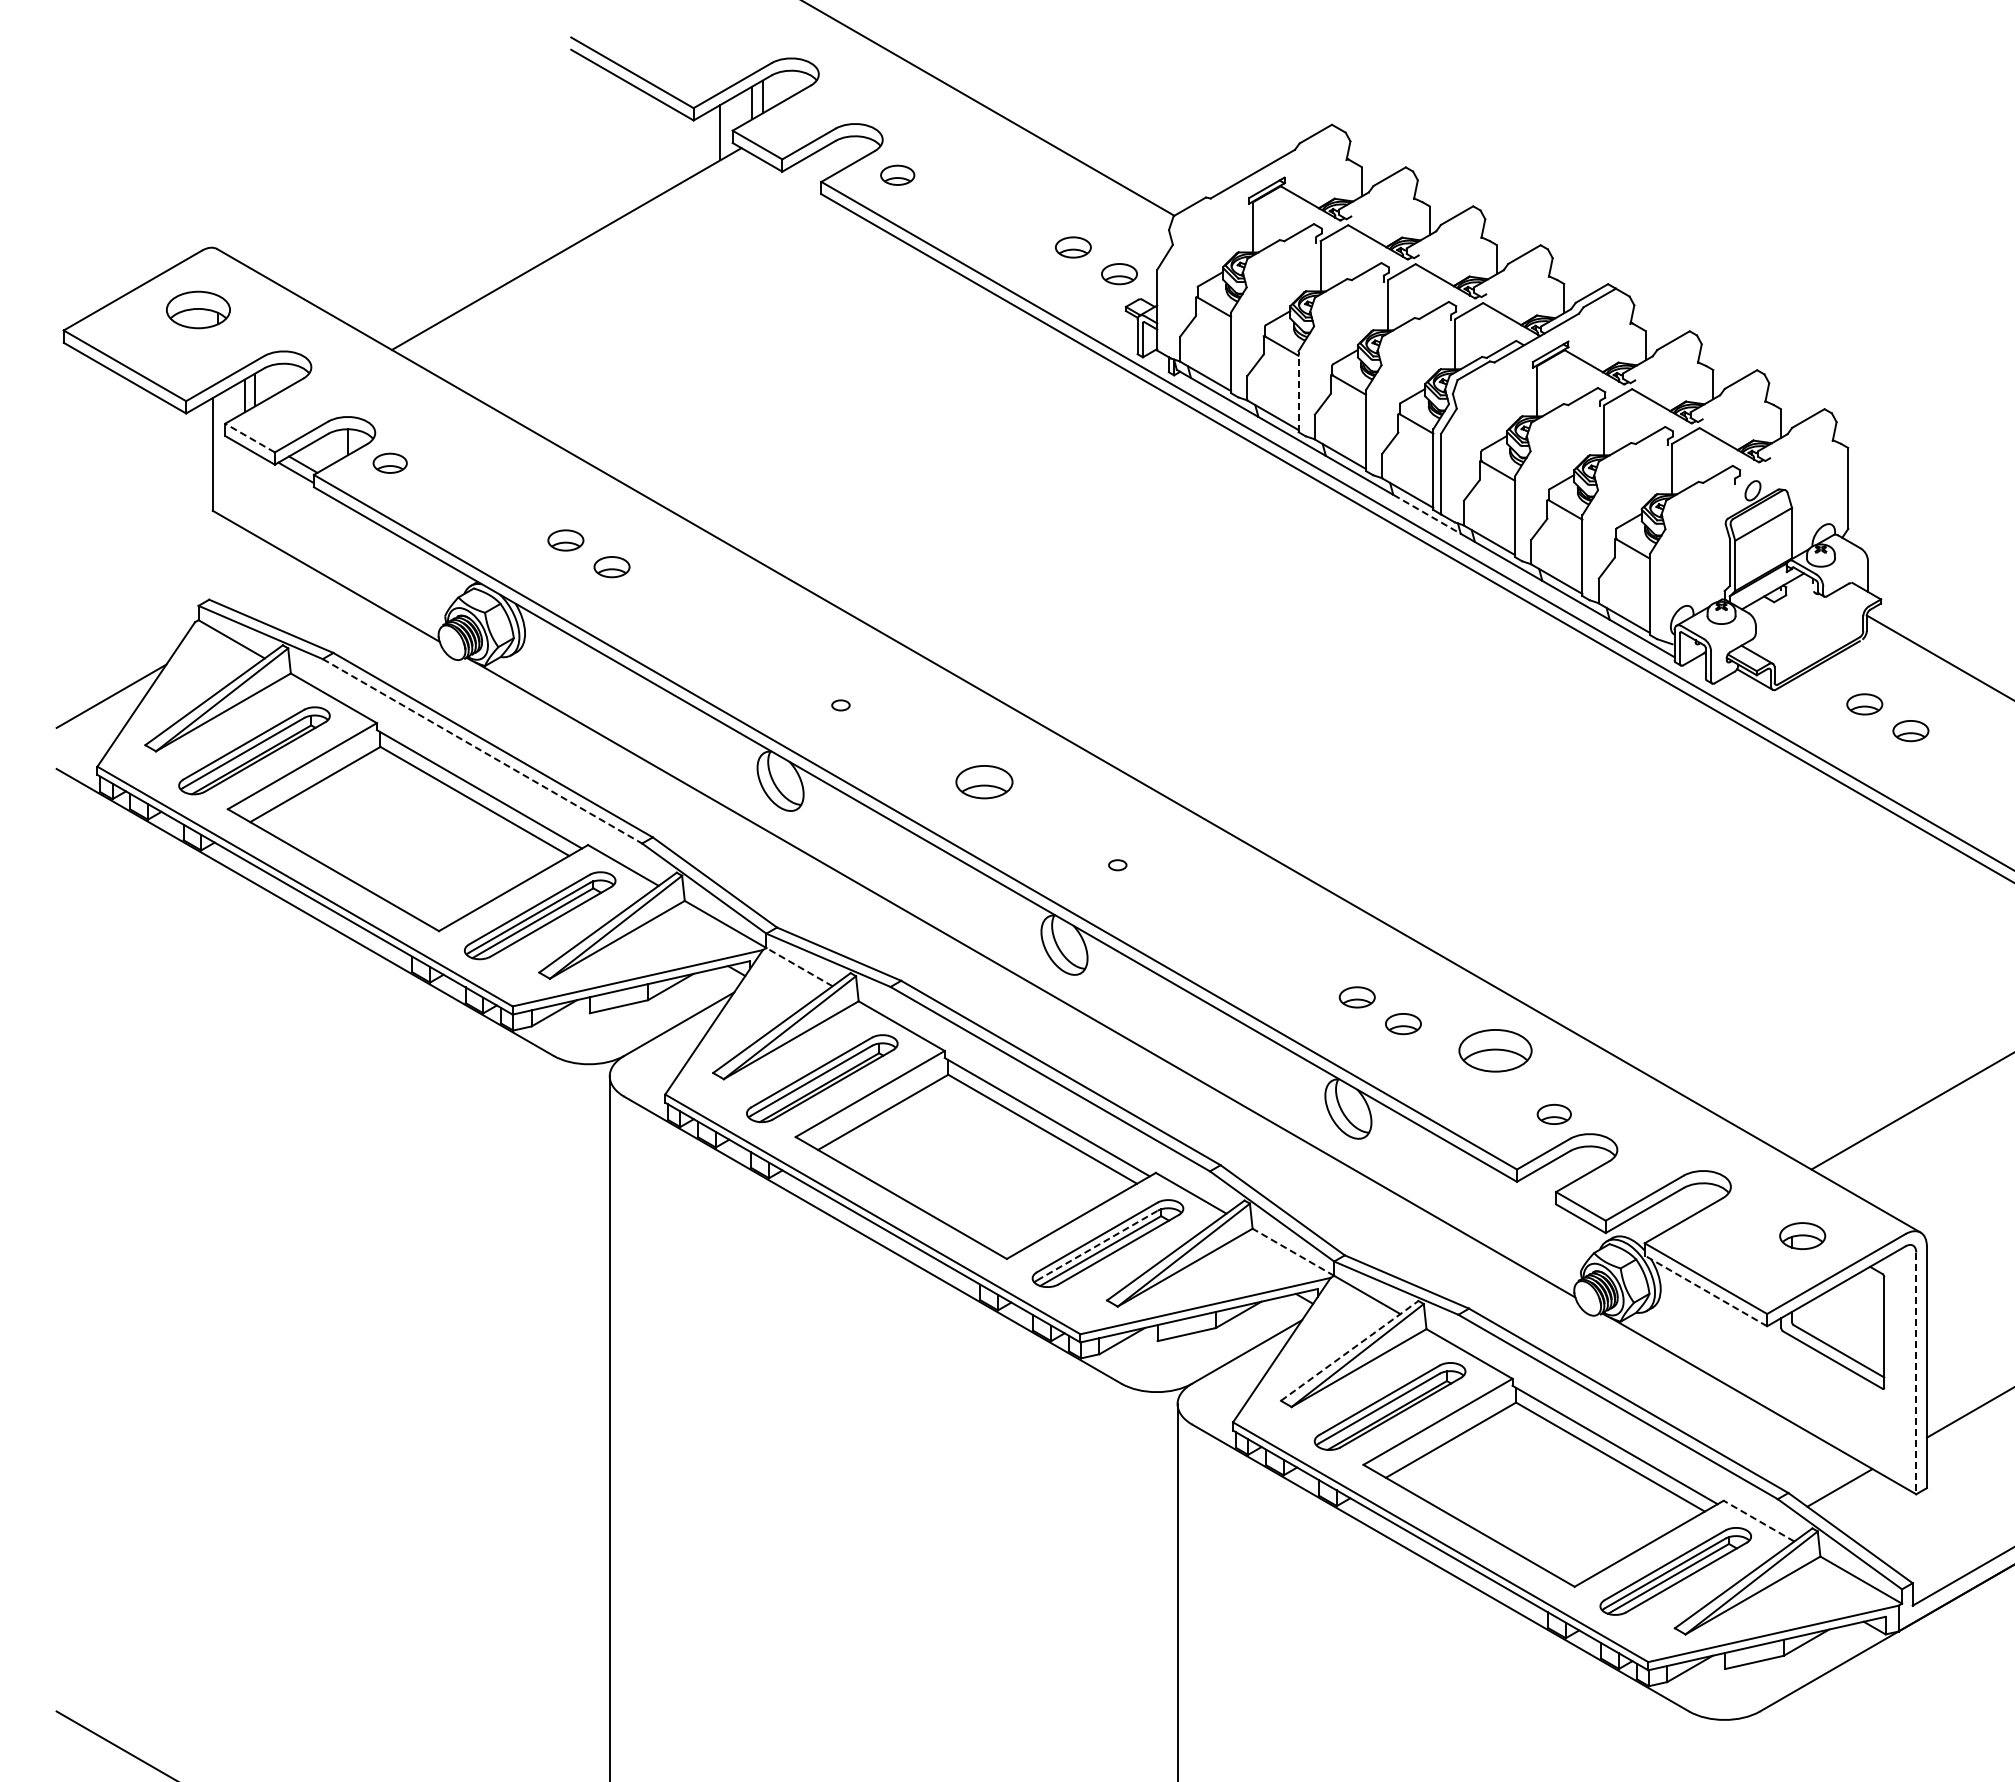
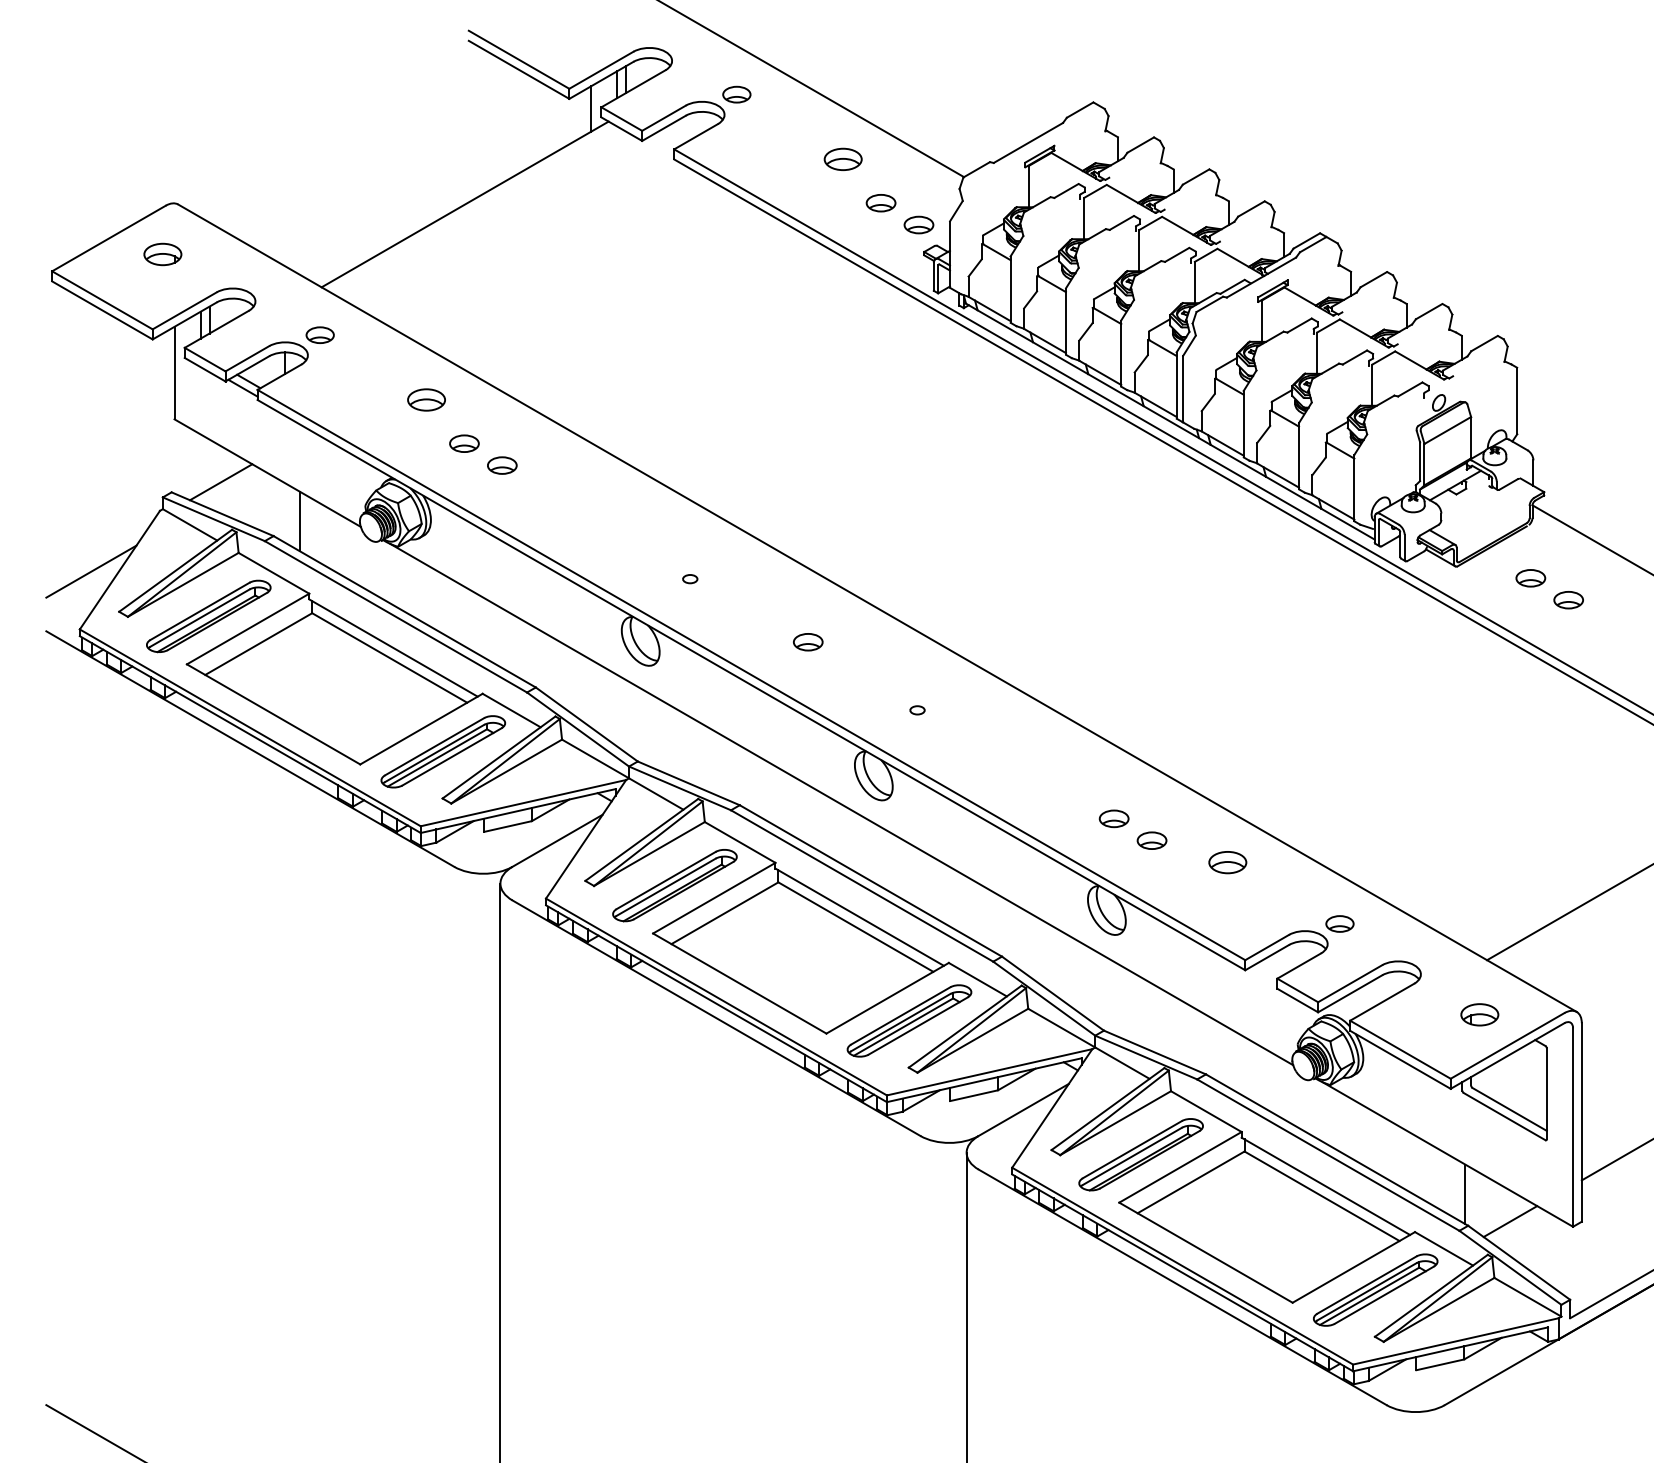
part: (897, 174) -> (736, 93), moved
part: (1026, 194) -> (842, 159), added
part: (198, 309) -> (162, 254), size x0.71
line: (1298, 391) -> (1065, 321), dashed -> solid
line: (250, 438) -> (205, 359), dashed -> solid
part: (389, 462) -> (319, 334), moved
part: (519, 487) -> (426, 400), added
line: (1427, 514) -> (1171, 422), dashed -> solid
line: (269, 587) -> (221, 482), added
line: (365, 634) -> (299, 520), added
line: (482, 751) -> (395, 616), dashed -> solid
part: (984, 782) -> (808, 642), size x0.62
line: (799, 966) -> (656, 793), dashed -> solid
part: (1495, 1050) -> (1227, 862), size x0.62
part: (1553, 1114) -> (1339, 924), moved
line: (1097, 1245) -> (900, 1022), dashed -> solid
line: (1292, 1252) -> (1060, 1028), dashed -> solid
line: (1705, 1290) -> (1400, 1059), dashed -> solid
line: (1349, 1350) -> (1107, 1108), dashed -> solid
line: (1916, 1373) -> (1573, 1127), dashed -> solid
line: (1784, 1454) -> (1464, 1194), added
line: (1759, 1521) -> (1444, 1249), dashed -> solid

